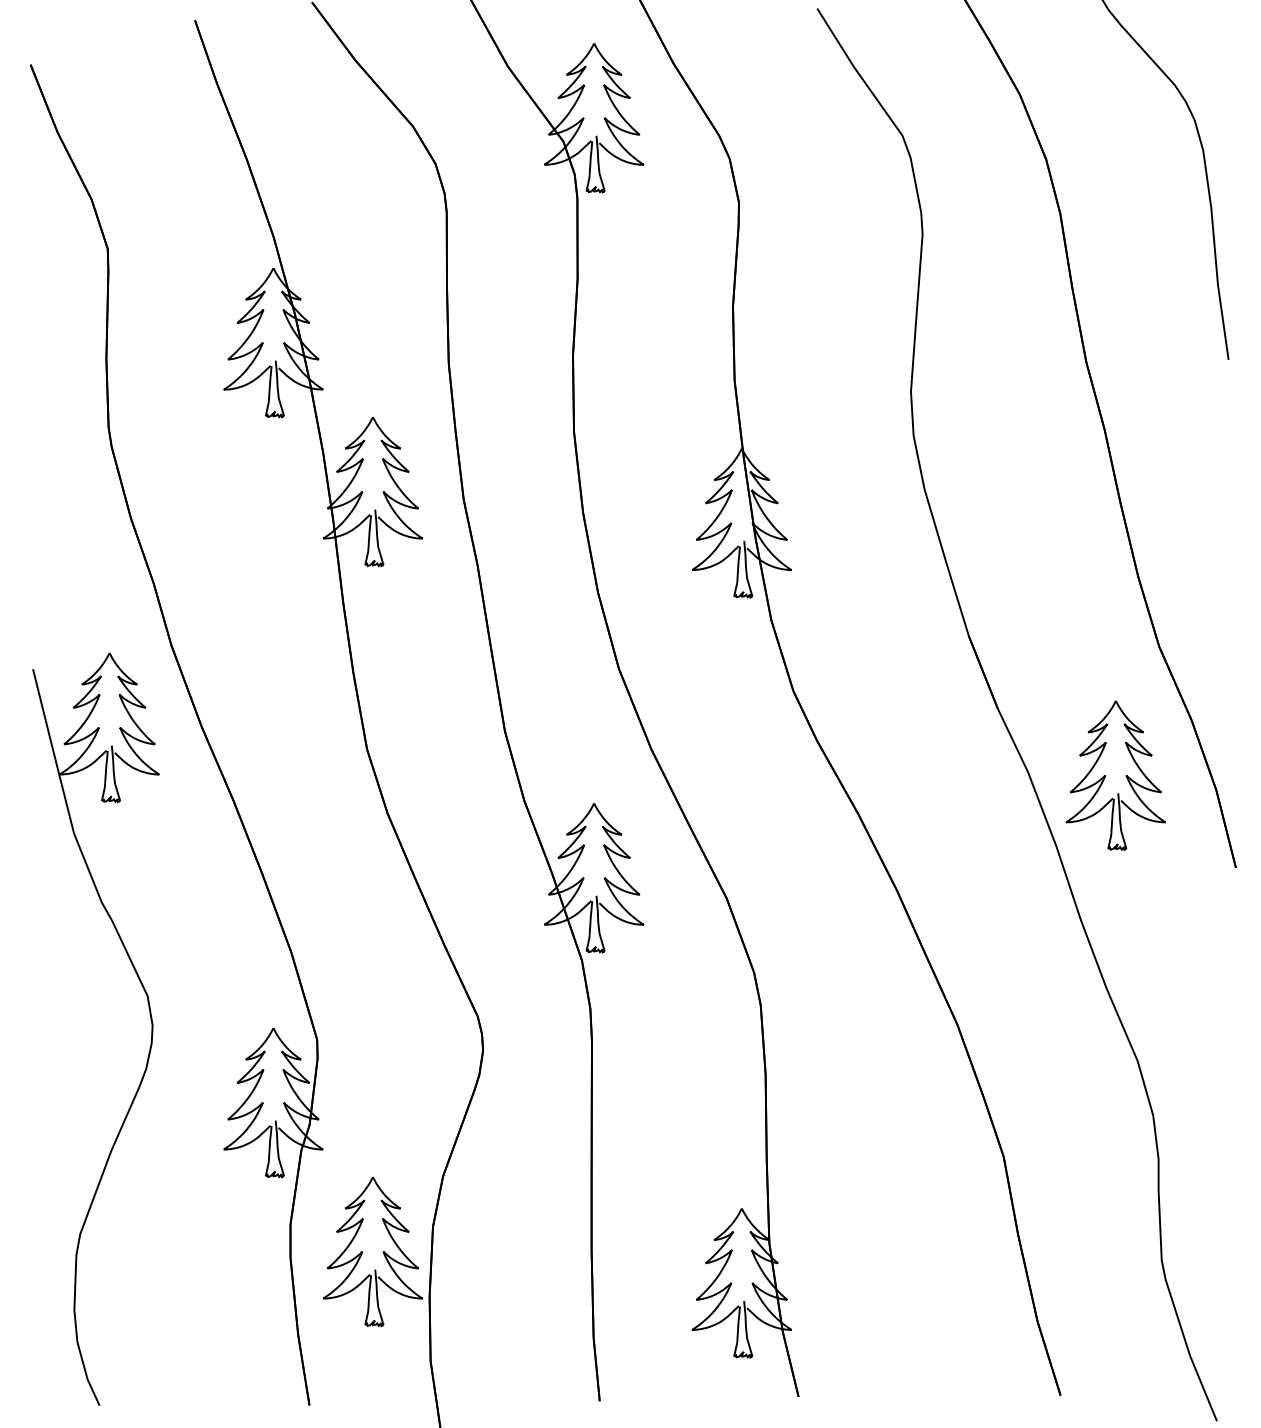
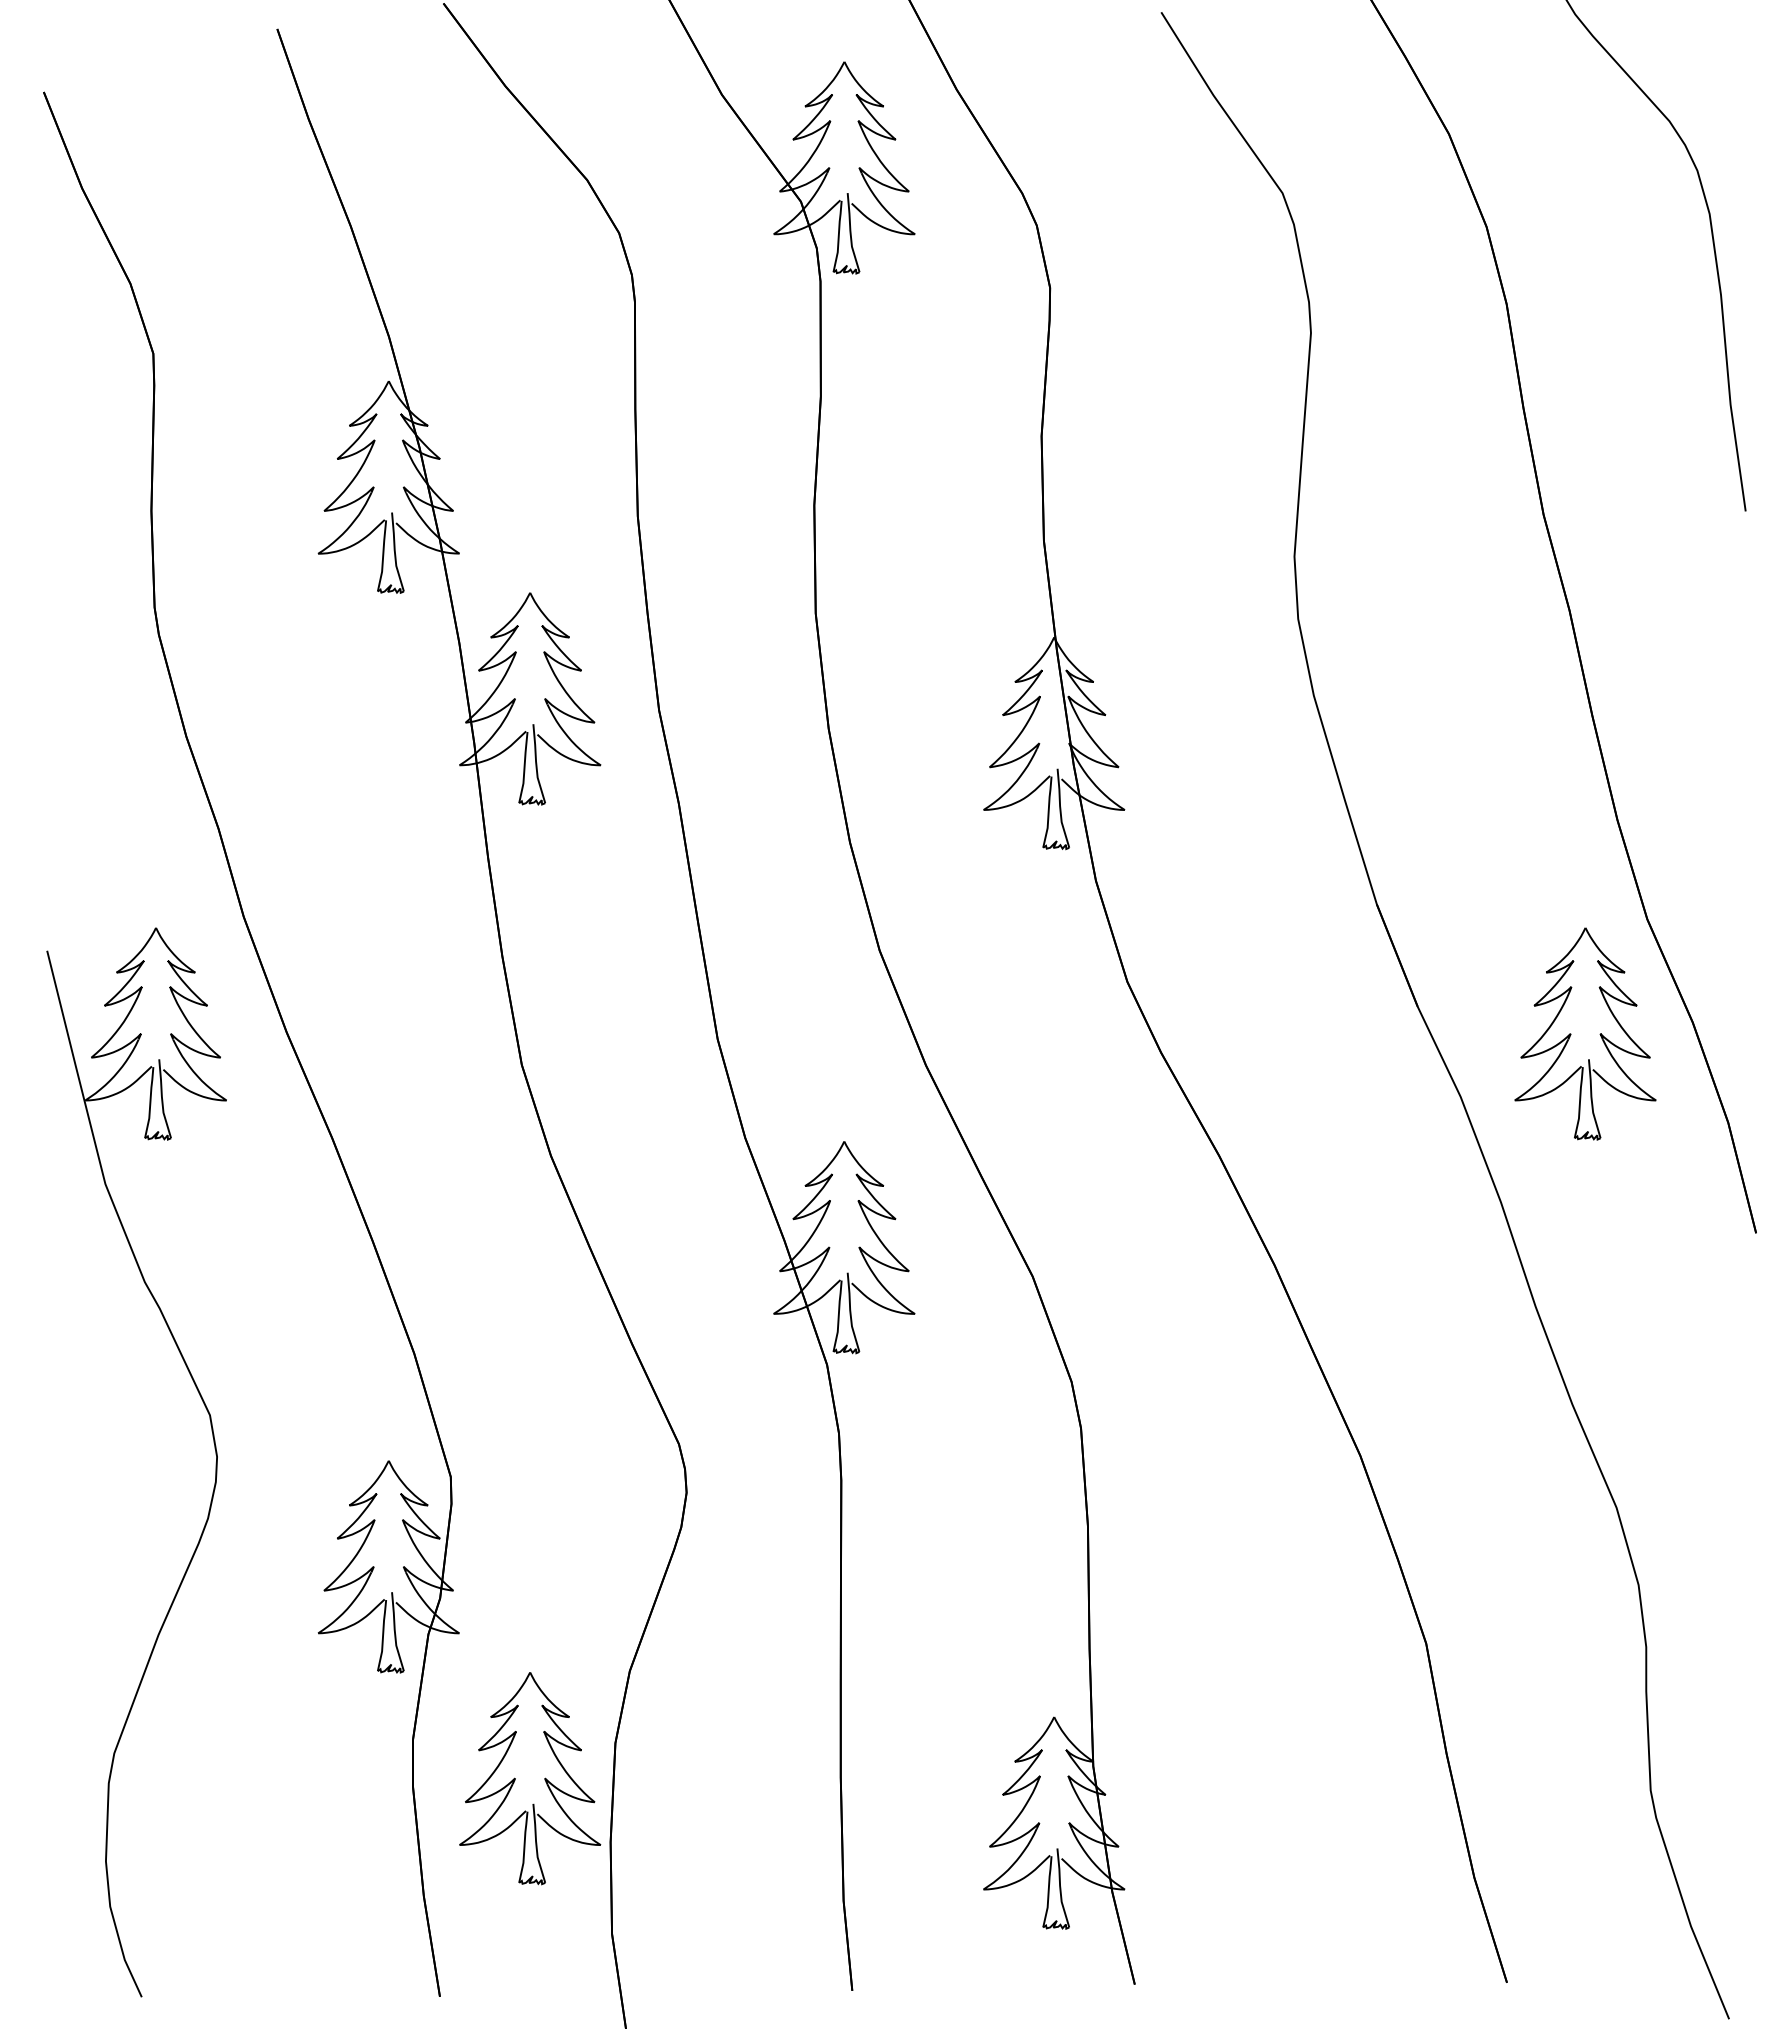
part: (1105, 775) -> (1571, 1034), moved

